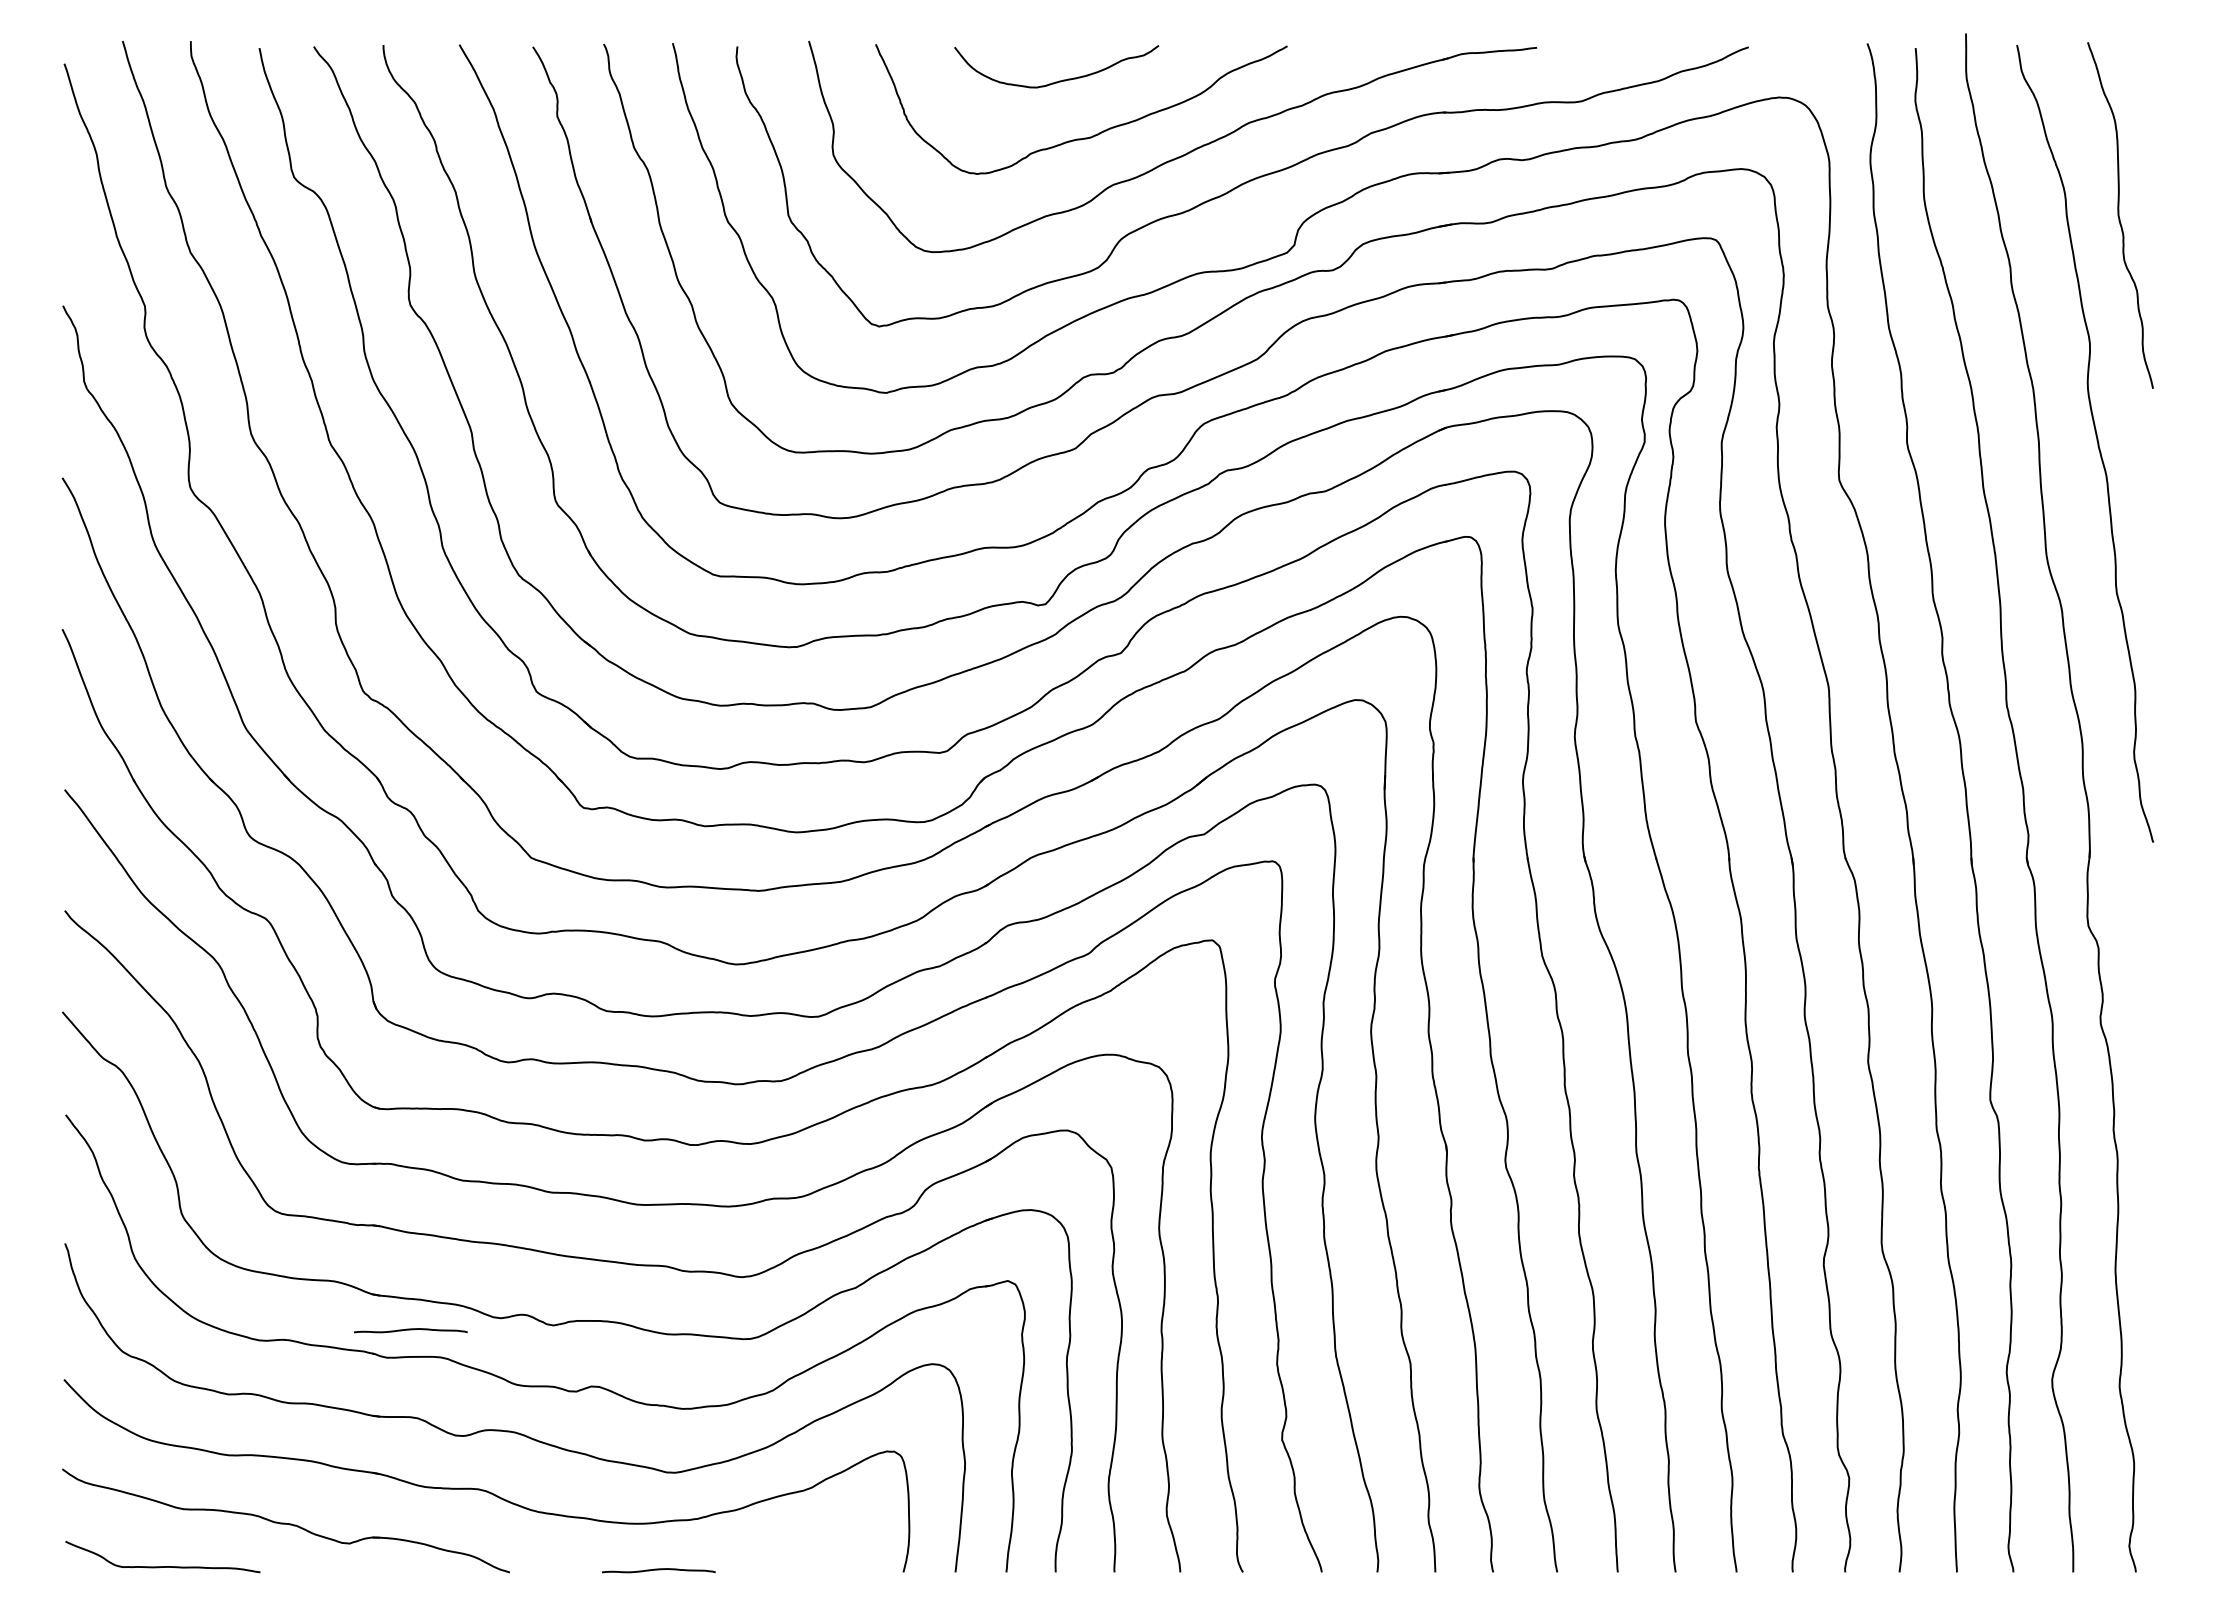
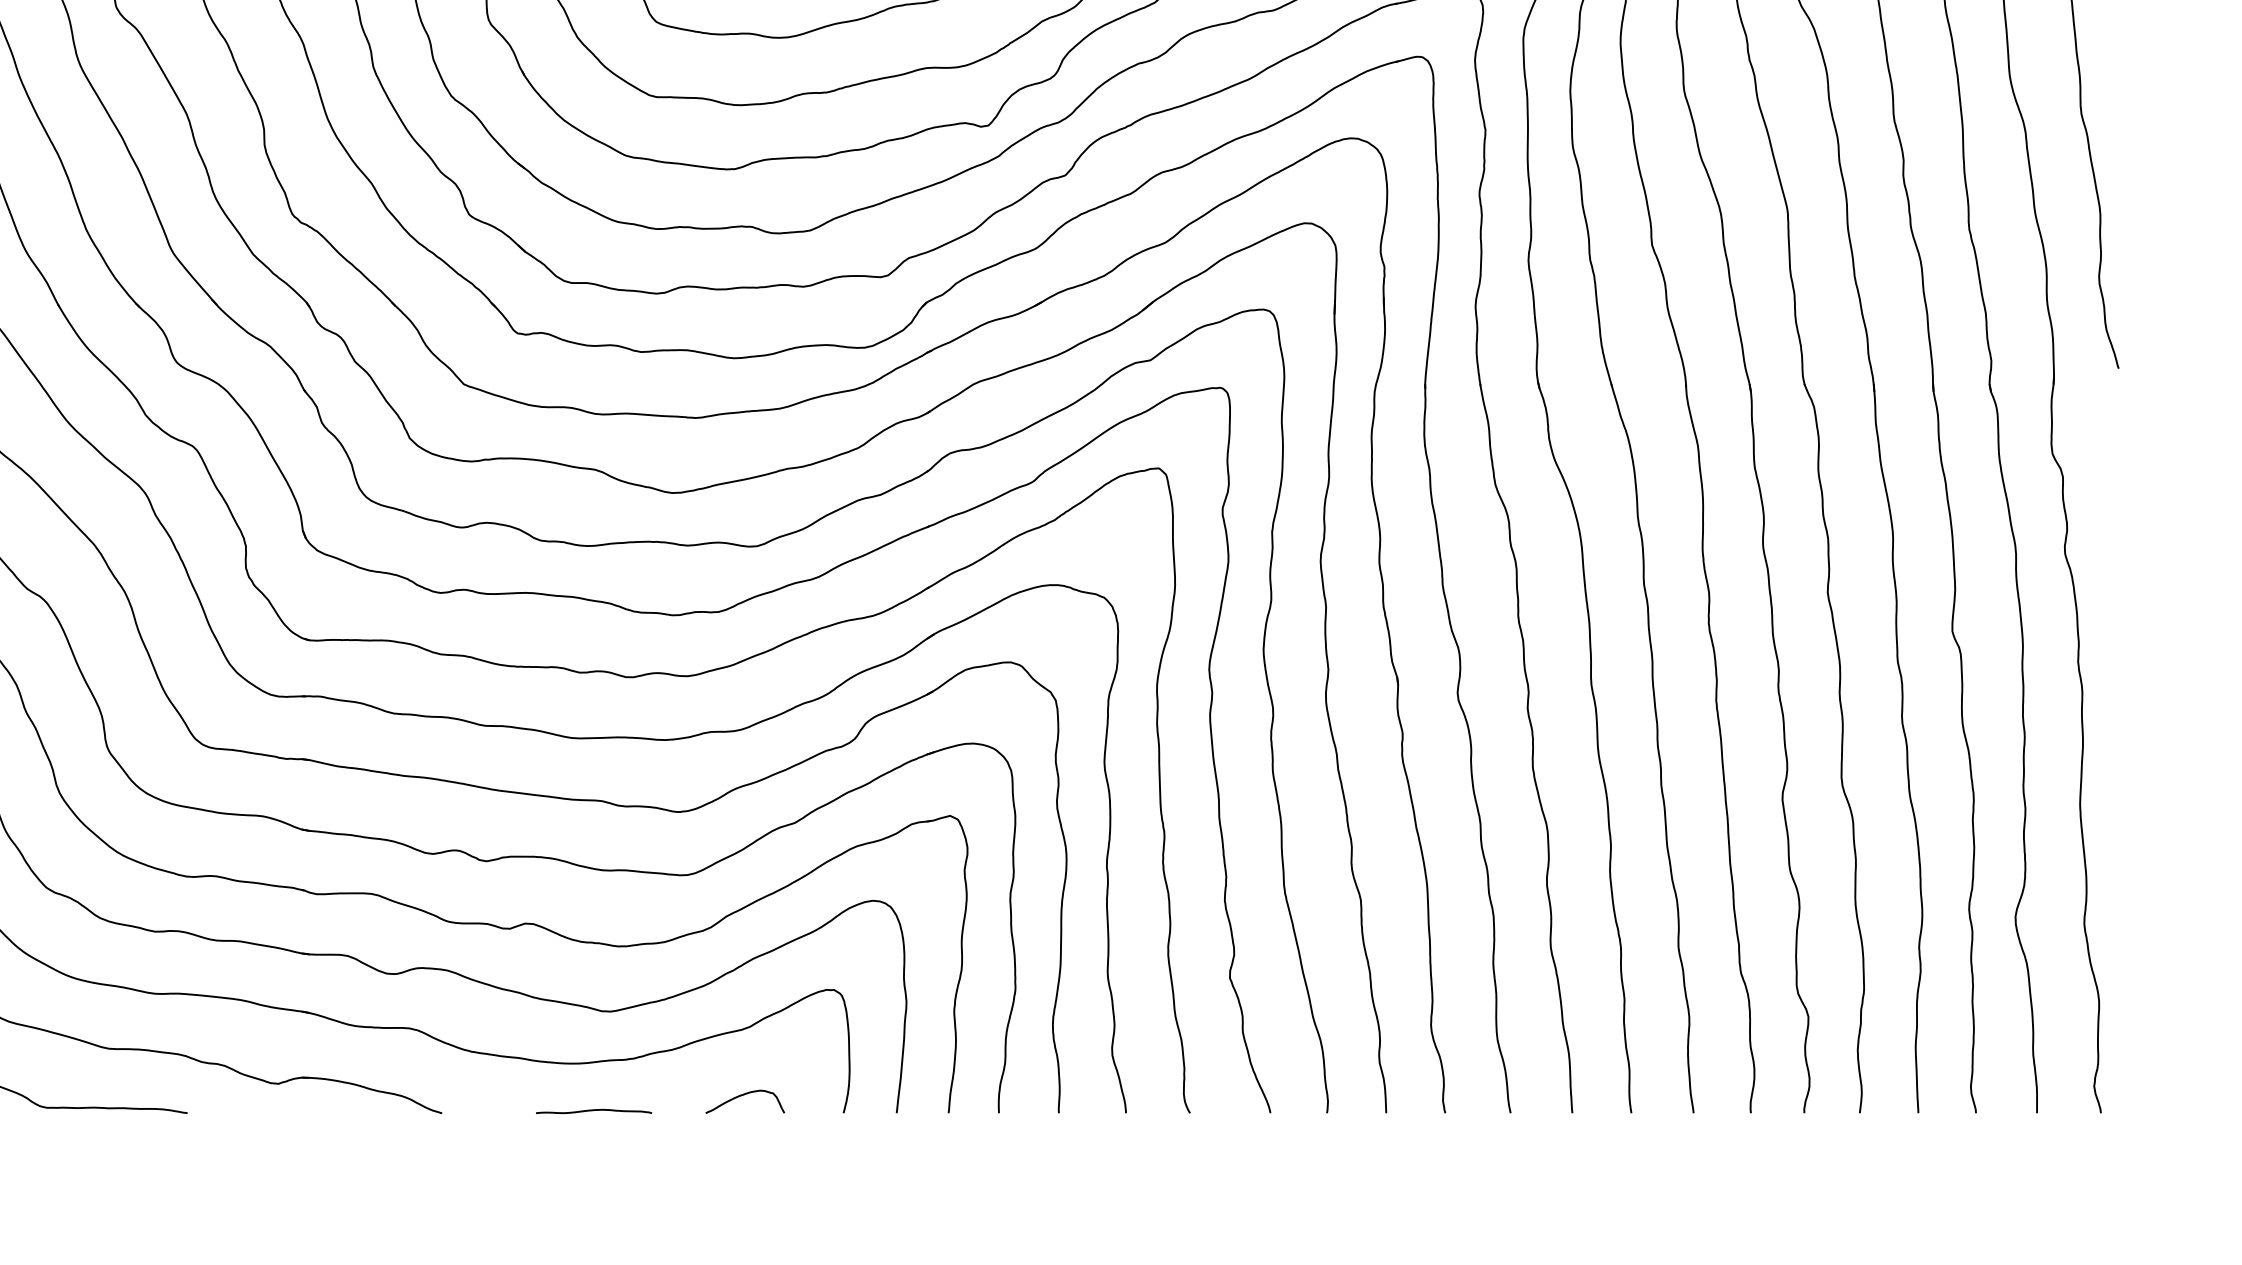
curve: (410, 1330) -> (340, 866), removed
curve: (805, 1555) -> (743, 1095), added

